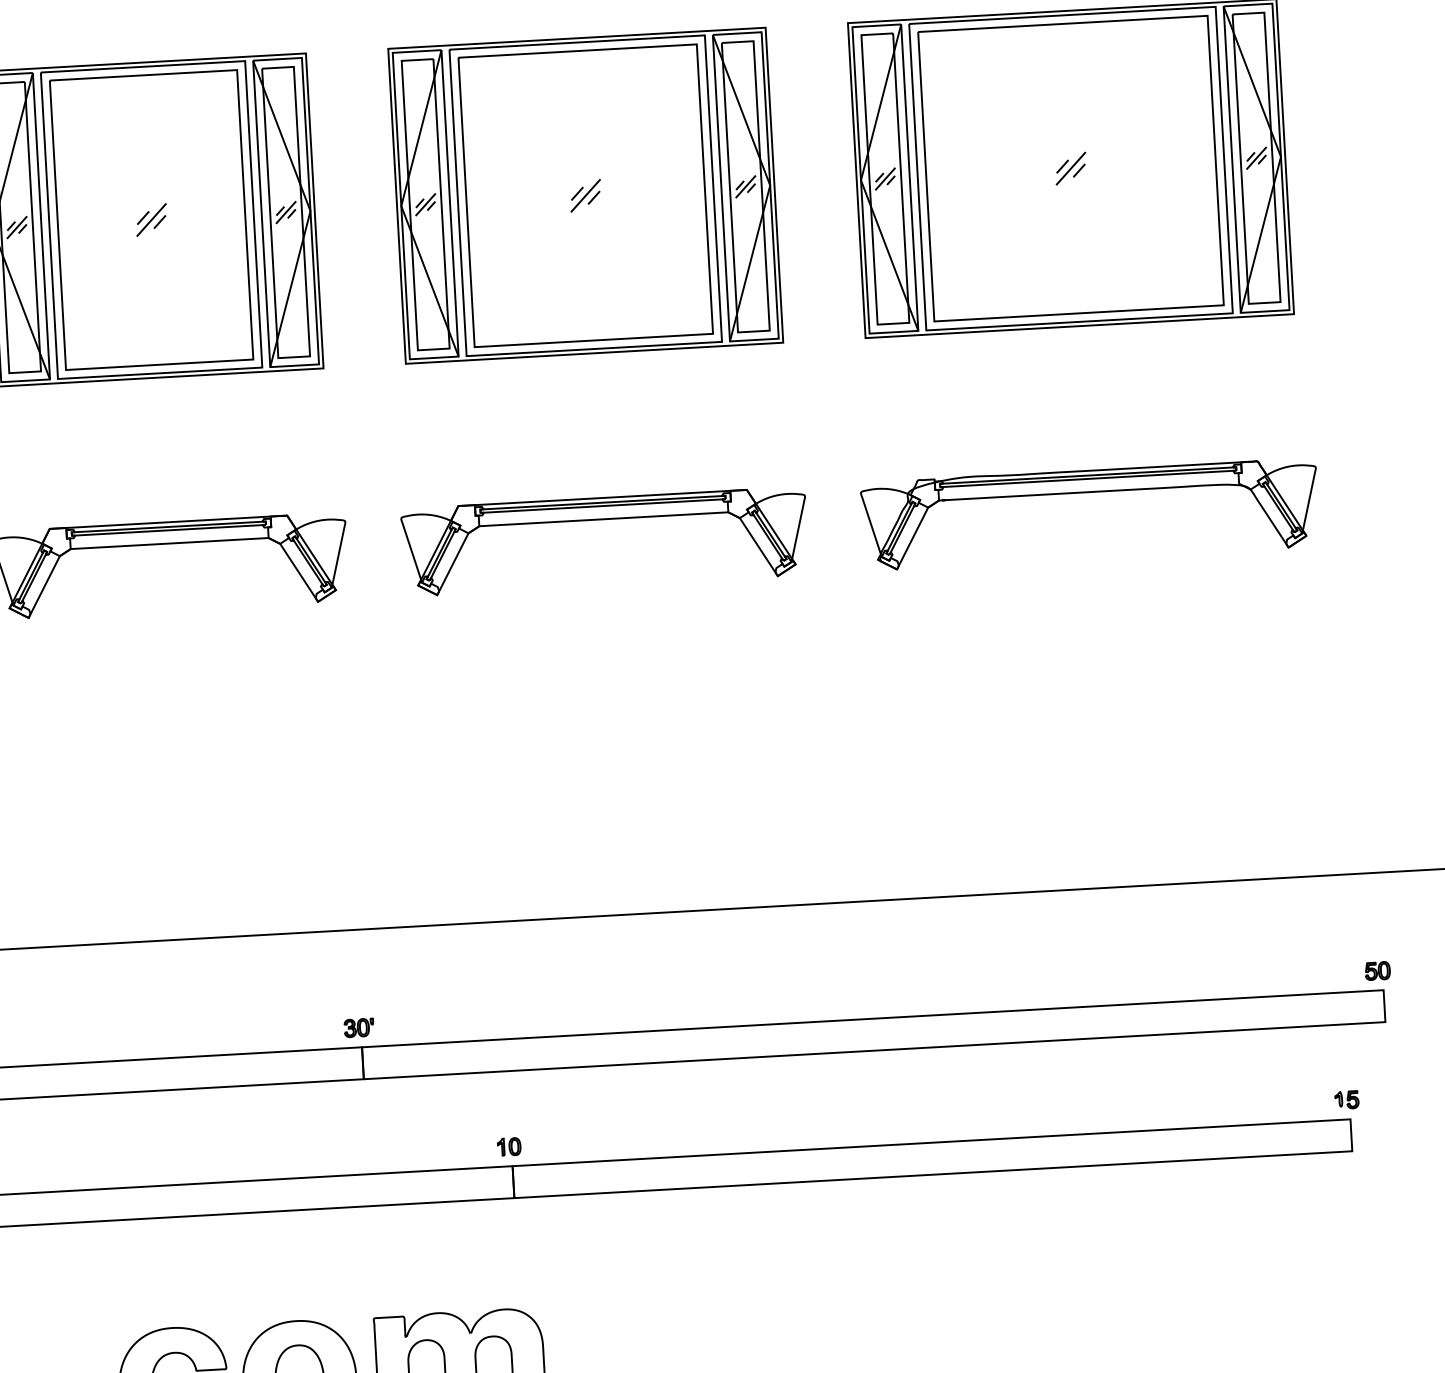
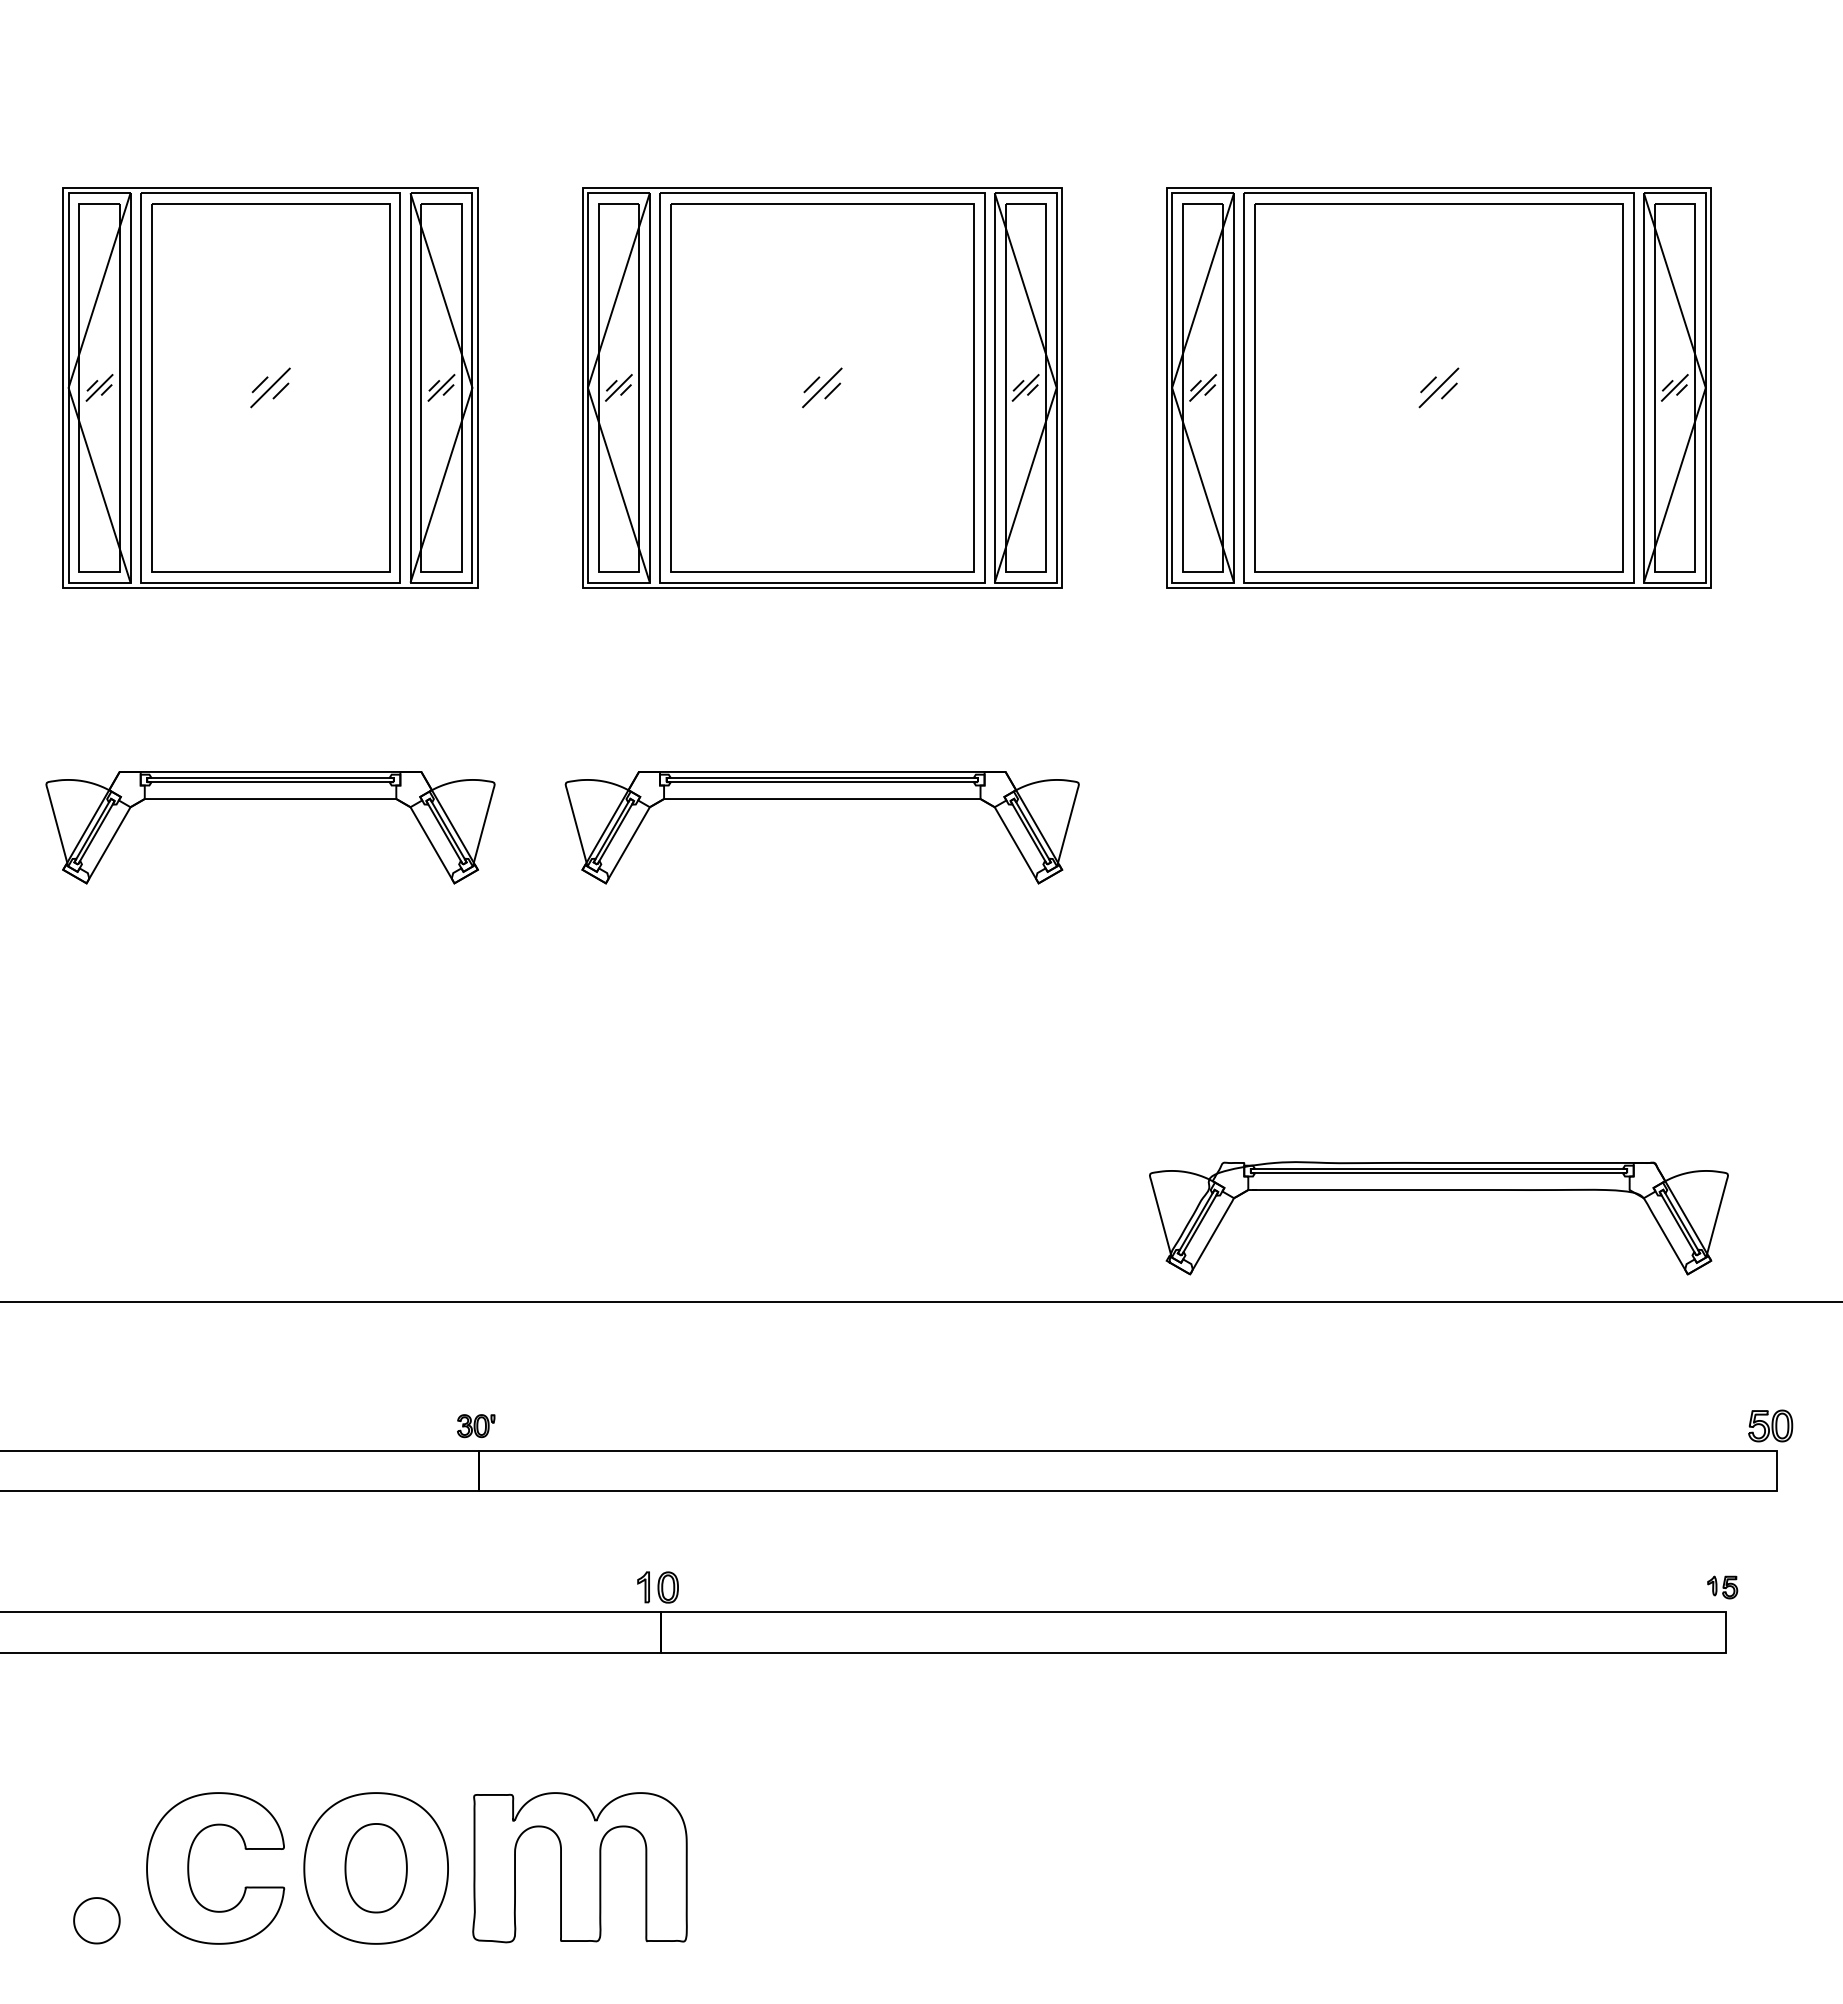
part: (1088, 492) -> (1438, 1190), moved
part: (1377, 971) -> (1770, 1426), size x1.4
part: (508, 1146) -> (657, 1587), size x1.4

